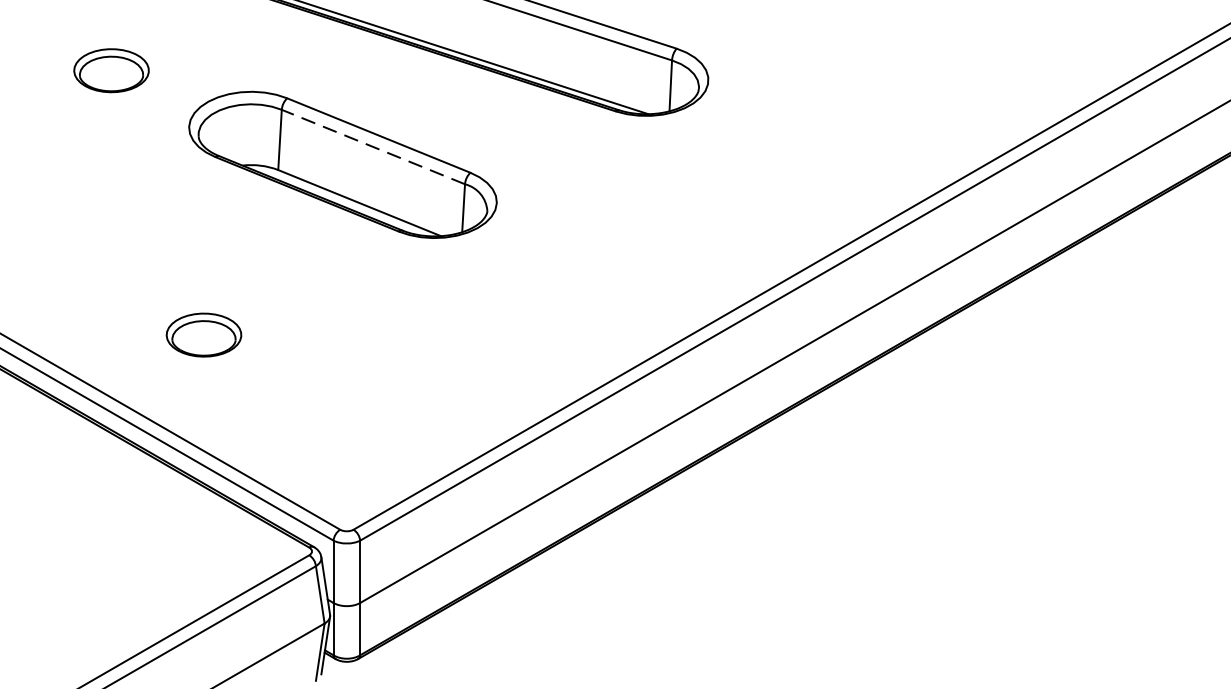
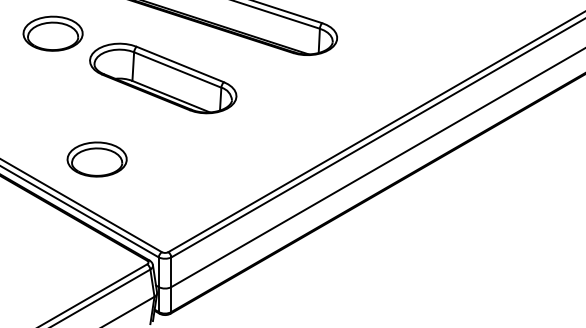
part: (110, 70) -> (52, 33), size x1.67
line: (372, 146) -> (177, 69), dashed -> solid
part: (202, 335) -> (96, 159), size x1.67

